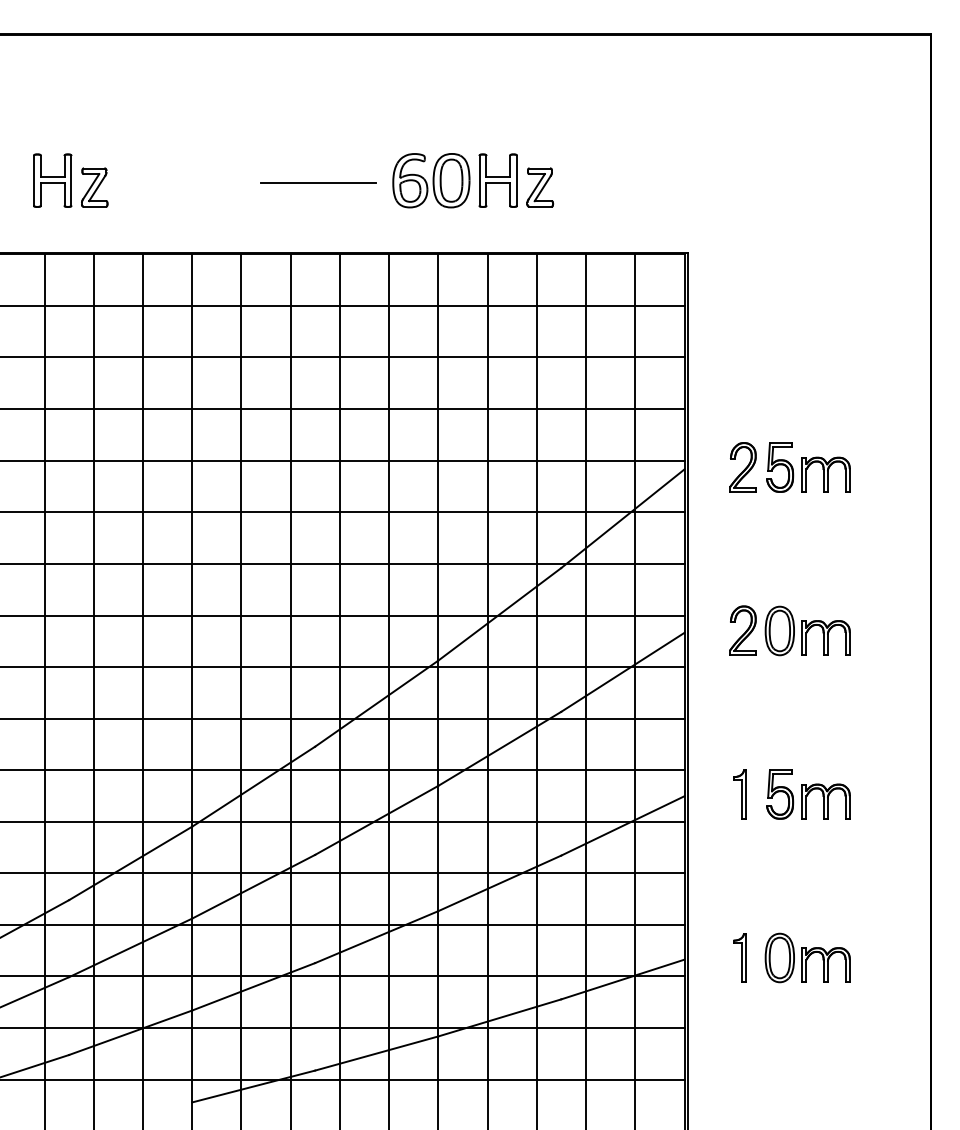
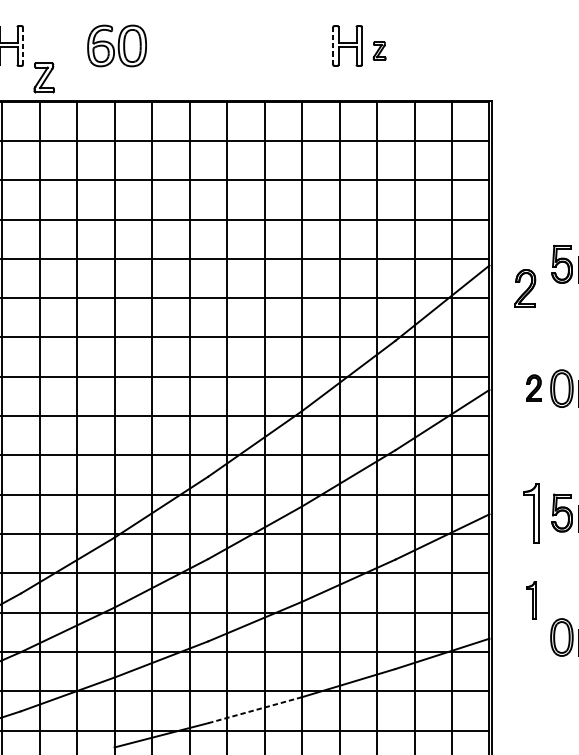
line: (71, 180) -> (22, 45), solid -> dashed
part: (431, 180) -> (117, 45), moved
line: (479, 180) -> (333, 45), solid -> dashed
line: (317, 182) -> (210, 47), removed
part: (94, 187) -> (44, 77), moved
part: (540, 187) -> (379, 51), size x0.6
part: (742, 467) -> (525, 288), moved
part: (742, 630) -> (533, 388), size x0.7
part: (739, 794) -> (531, 513), size x1.6
part: (739, 957) -> (531, 599), moved
line: (376, 1053) -> (254, 710), solid -> dashed

